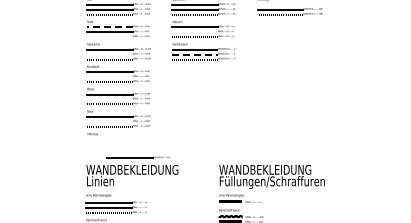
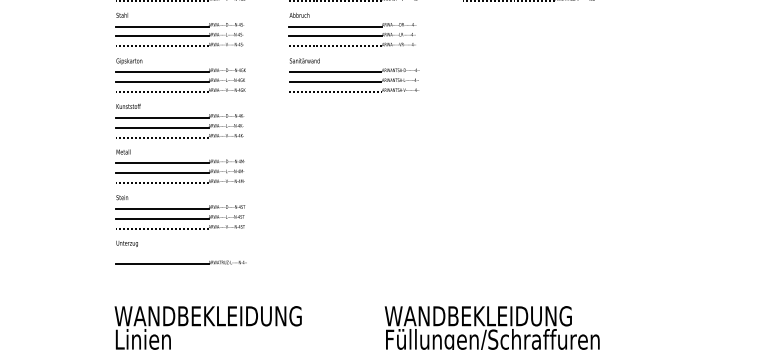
line: (109, 27) -> (161, 26), dashed -> solid
line: (194, 32) -> (334, 37), added
line: (109, 37) -> (161, 47), added
line: (109, 54) -> (161, 81), added
line: (195, 54) -> (336, 81), dashed -> solid
line: (109, 77) -> (161, 128), added
line: (109, 99) -> (161, 173), added
line: (109, 121) -> (161, 217), added
line: (138, 157) -> (179, 262), moved

